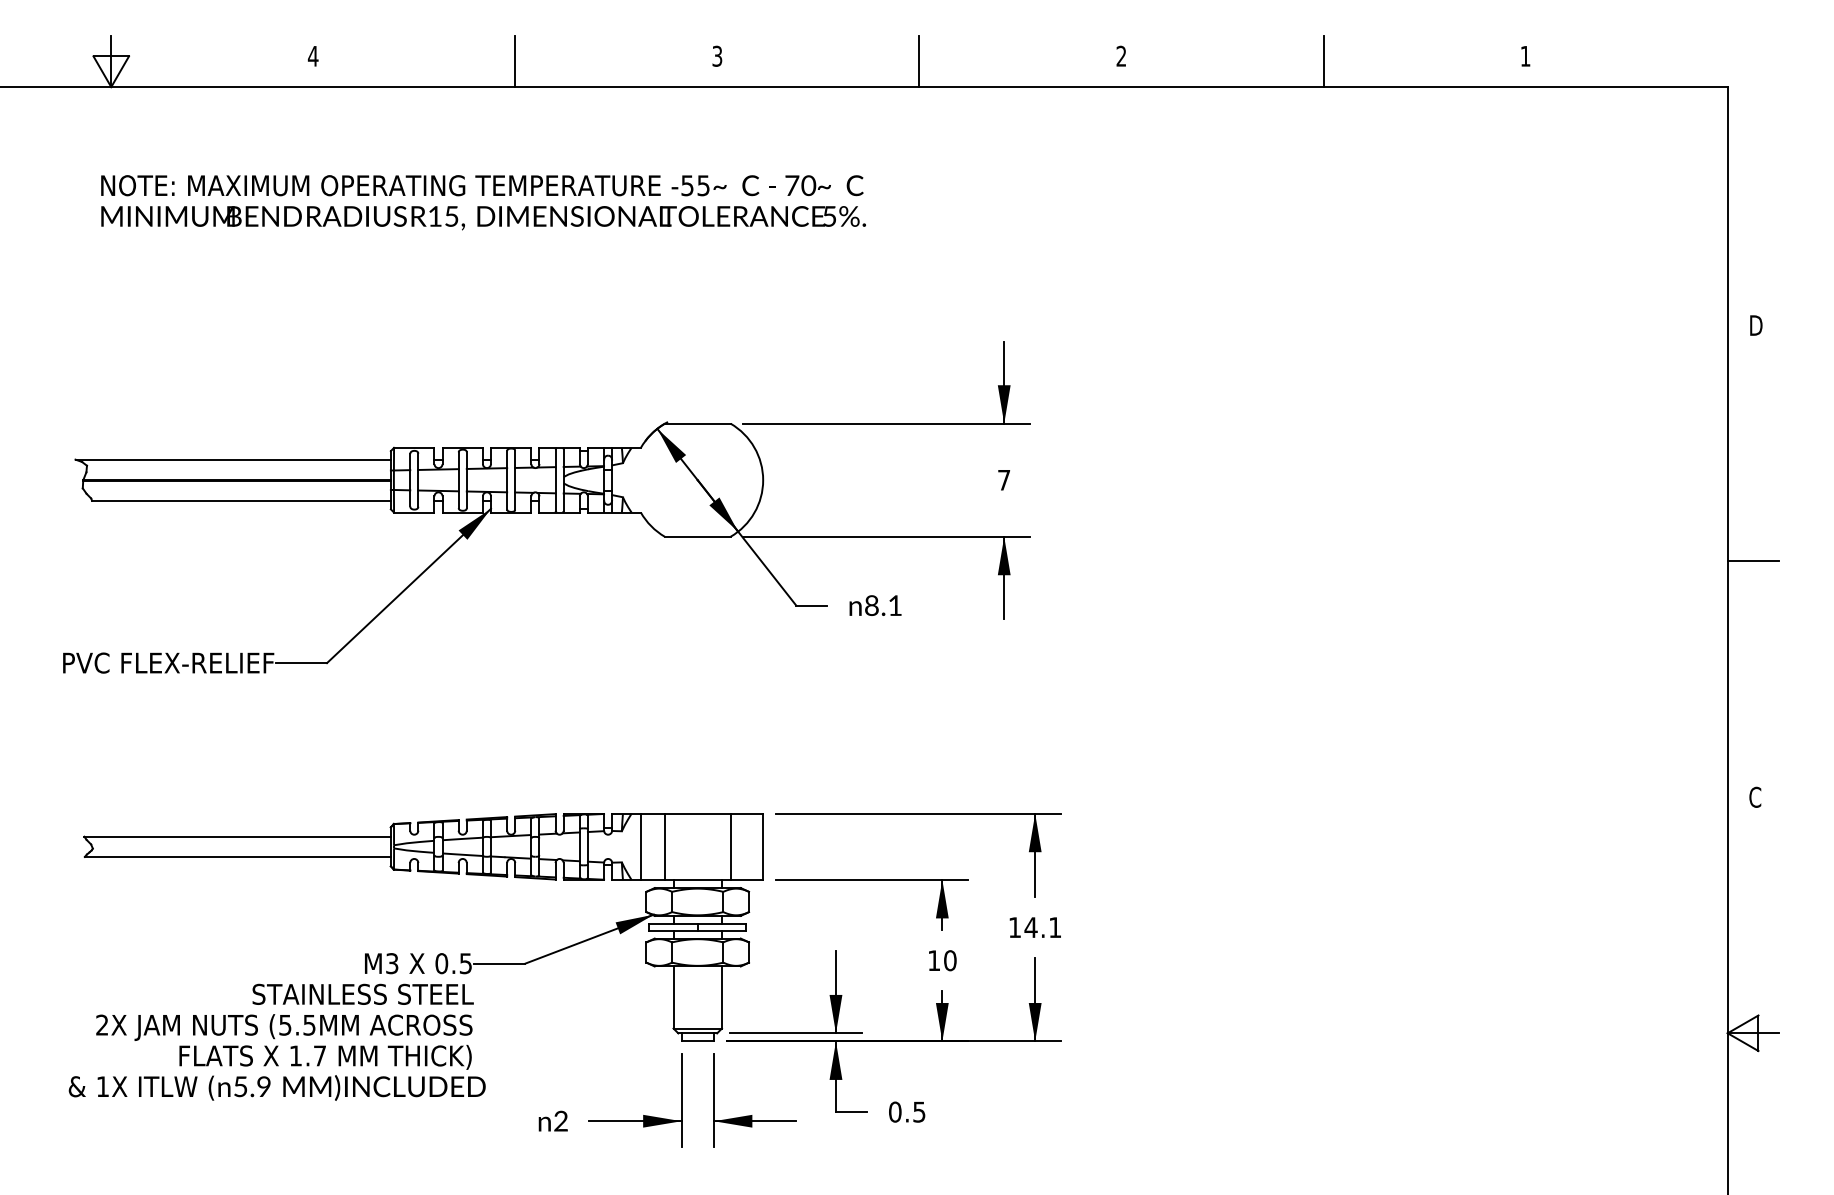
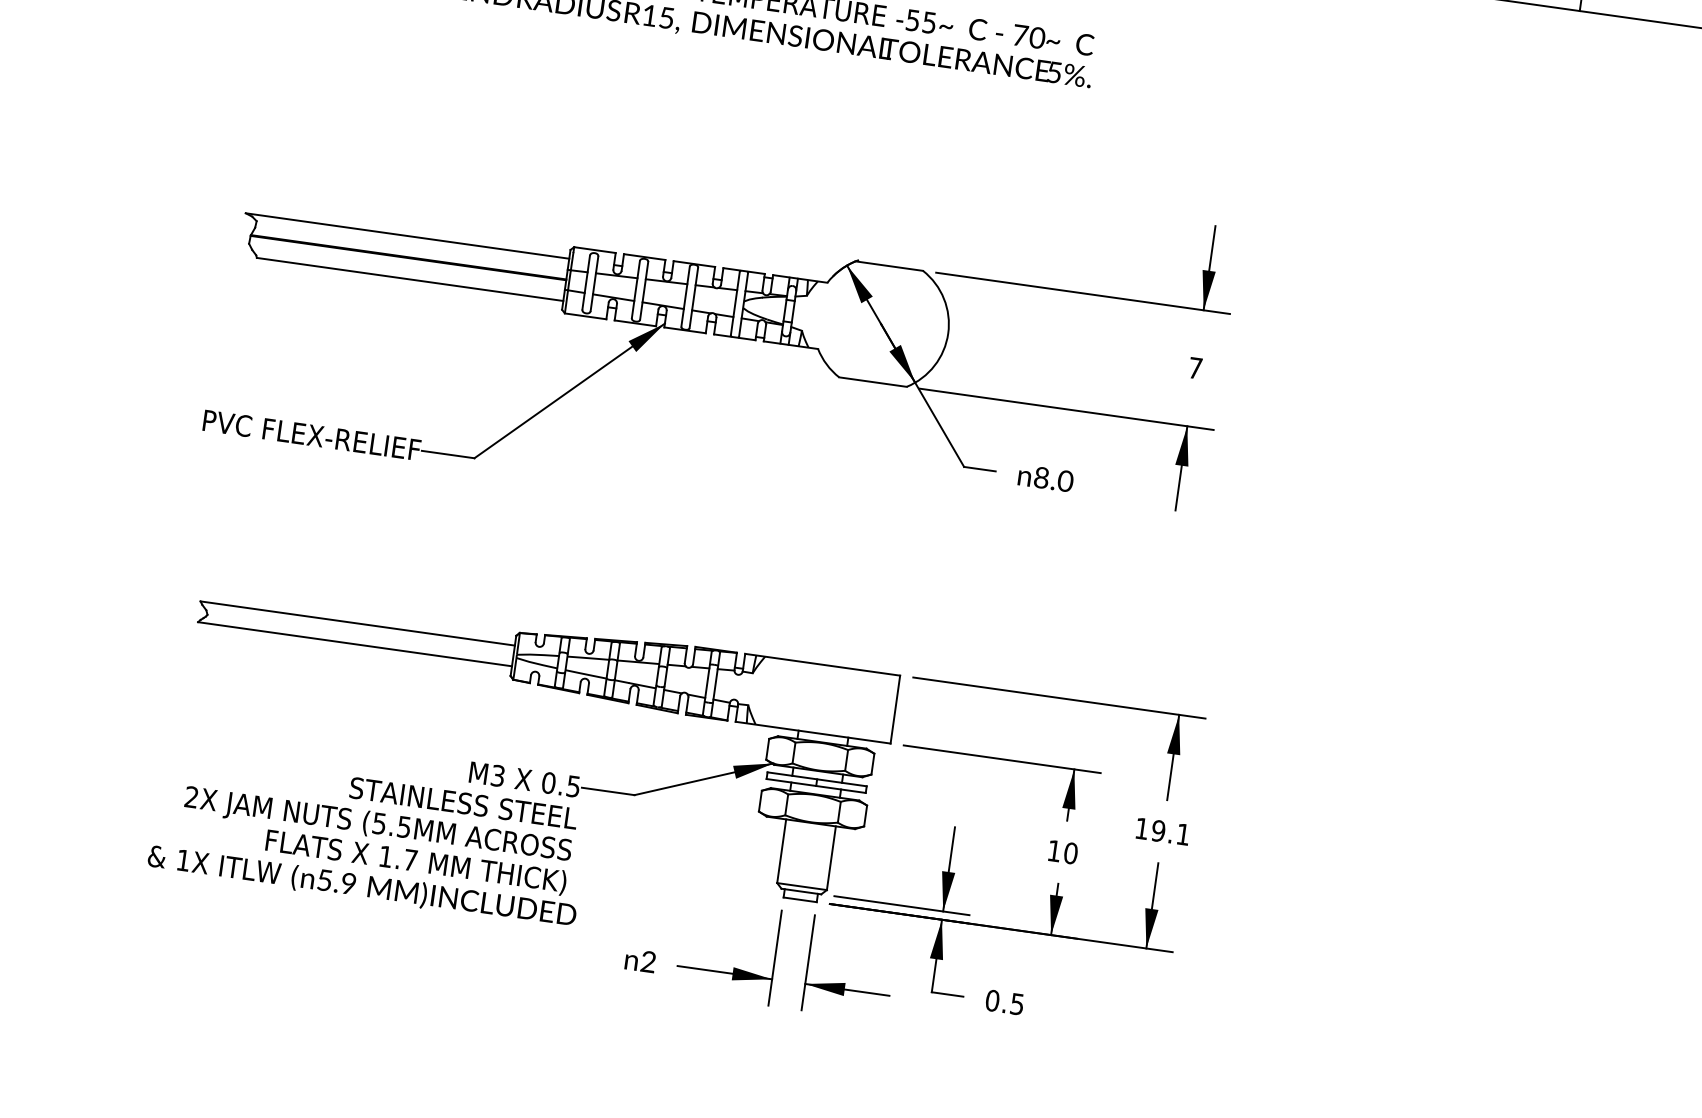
text: (894, 605) -> (1064, 480), 8.1 -> 8.0
line: (640, 846) -> (769, 691), removed
line: (664, 846) -> (794, 695), removed
line: (730, 846) -> (861, 704), removed
text: (1030, 927) -> (1157, 830), 14.1 -> 19.1

